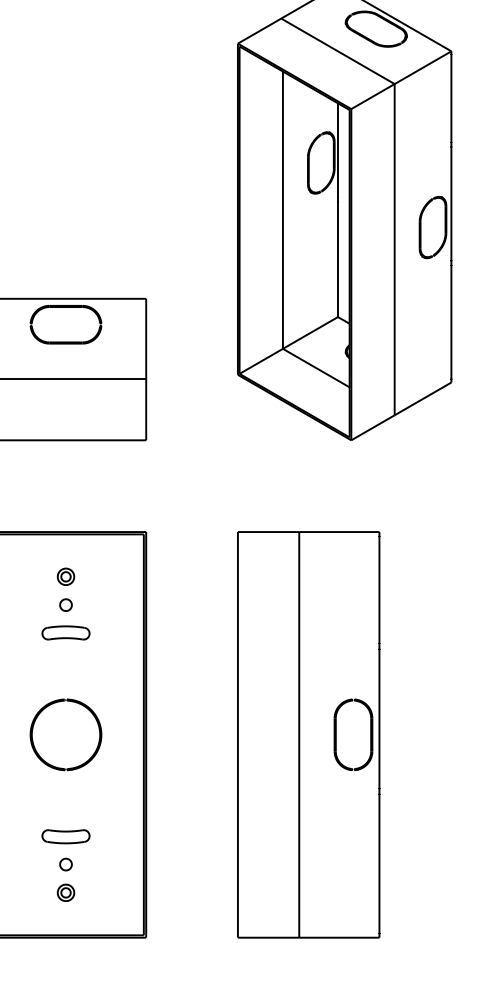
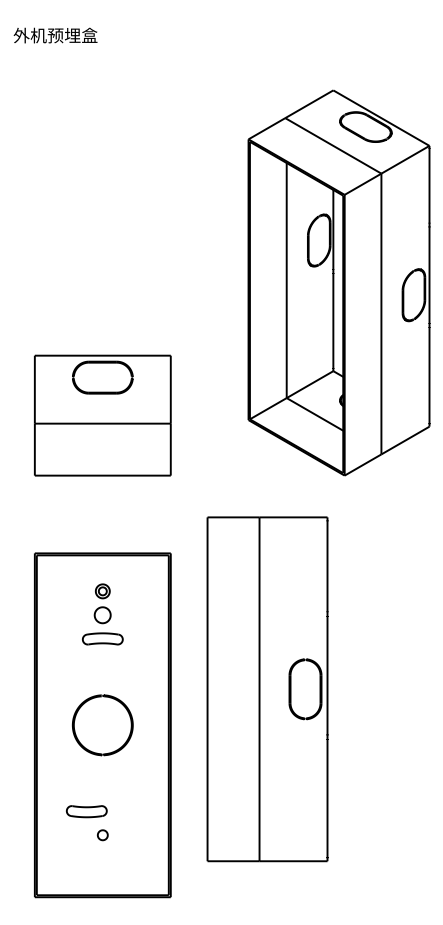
part: (65, 605) -> (102, 615), size x1.6
part: (308, 735) -> (267, 689), moved
part: (65, 836) -> (86, 811), moved
part: (65, 893) -> (102, 859), removed

